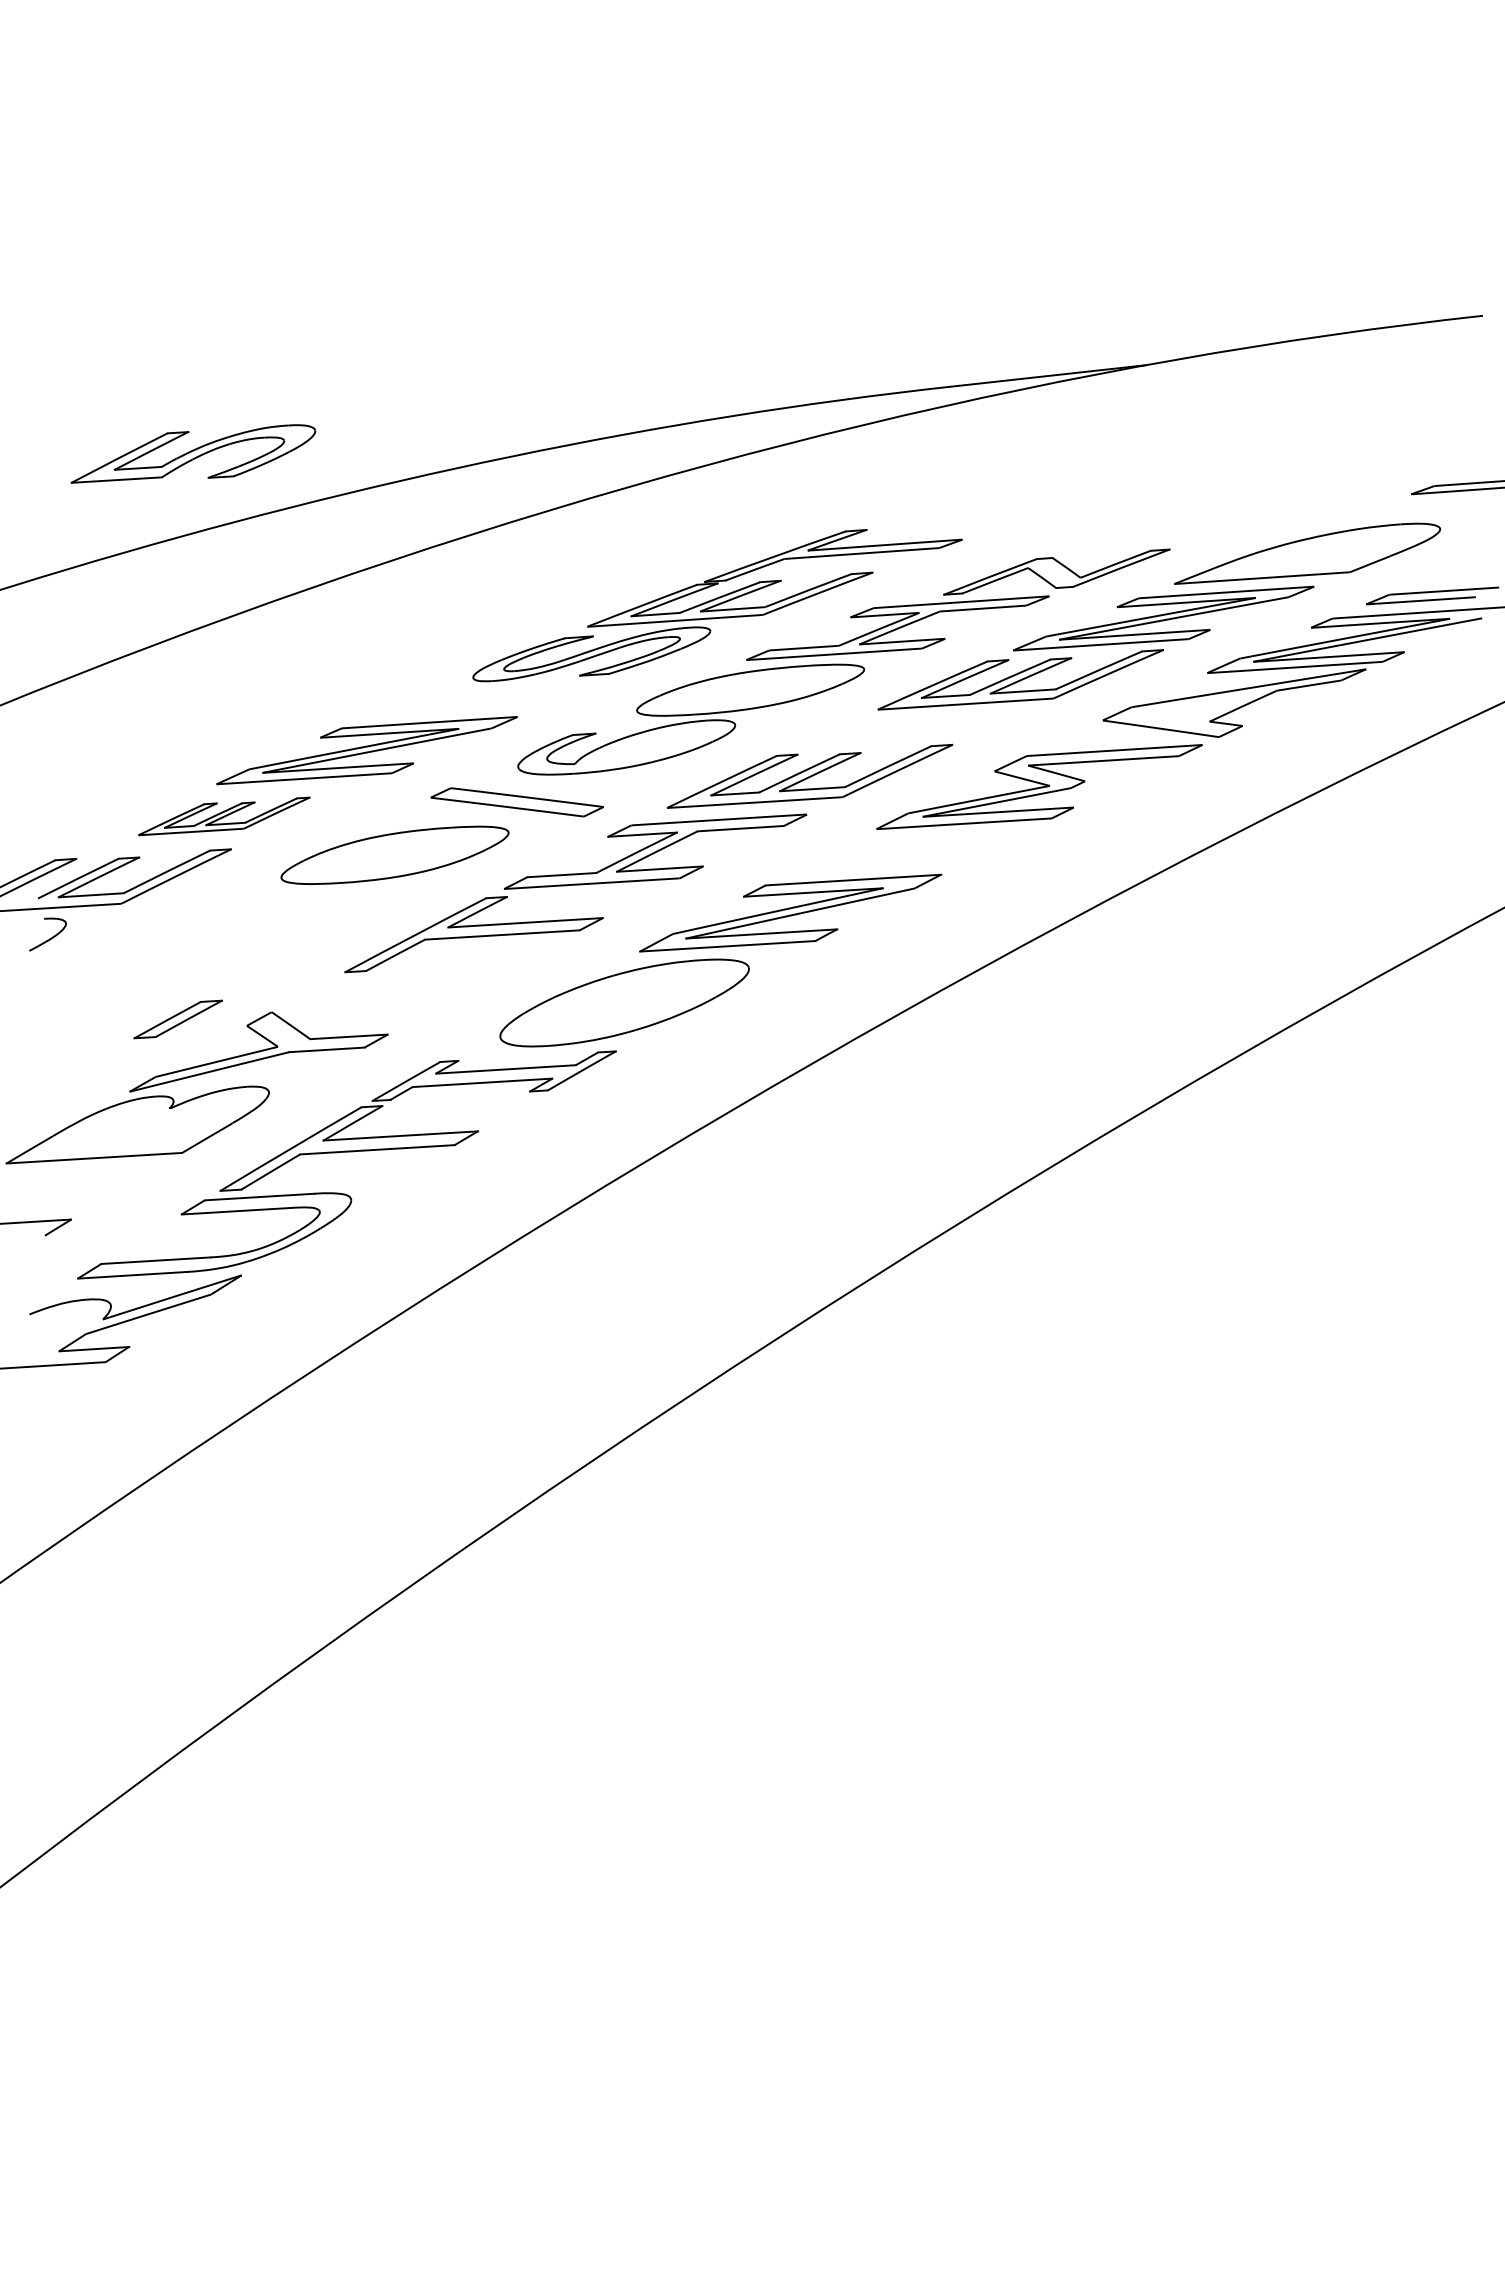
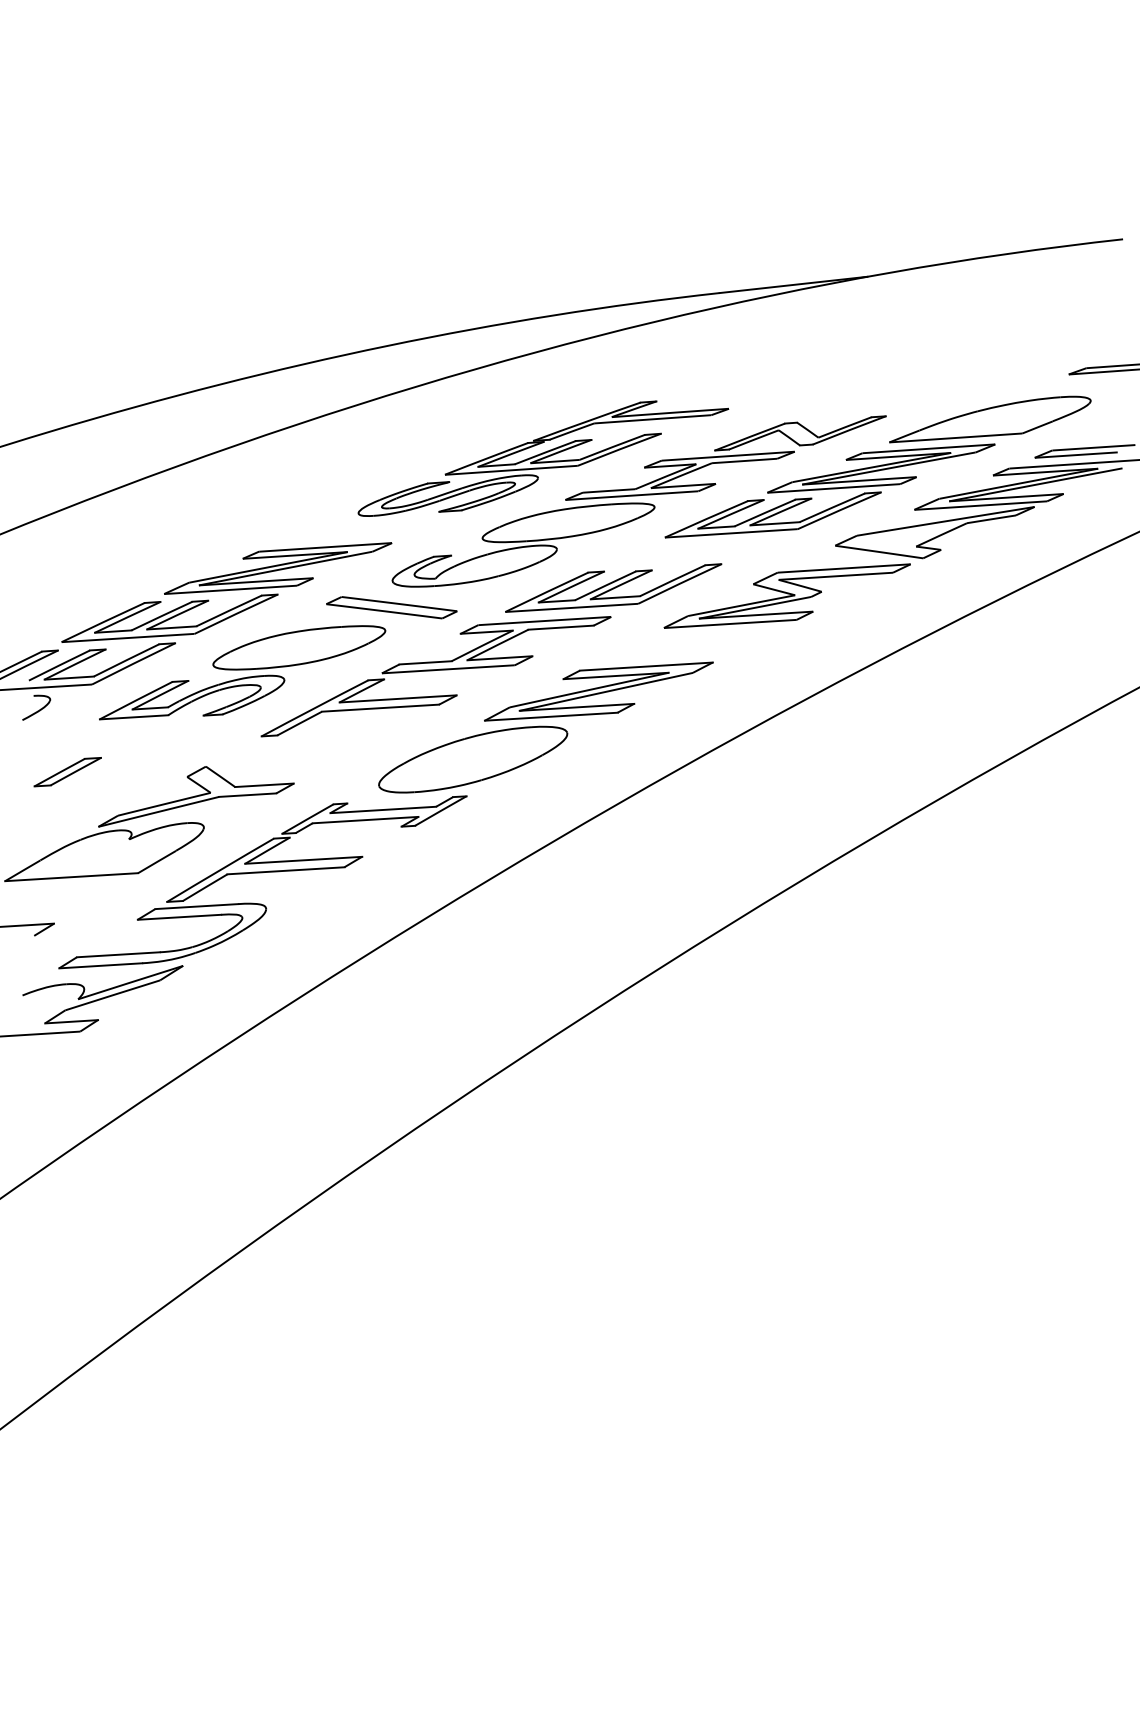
part: (193, 453) -> (192, 697), moved
part: (224, 816) -> (170, 618), size x1.67
part: (177, 1019) -> (67, 772), moved

